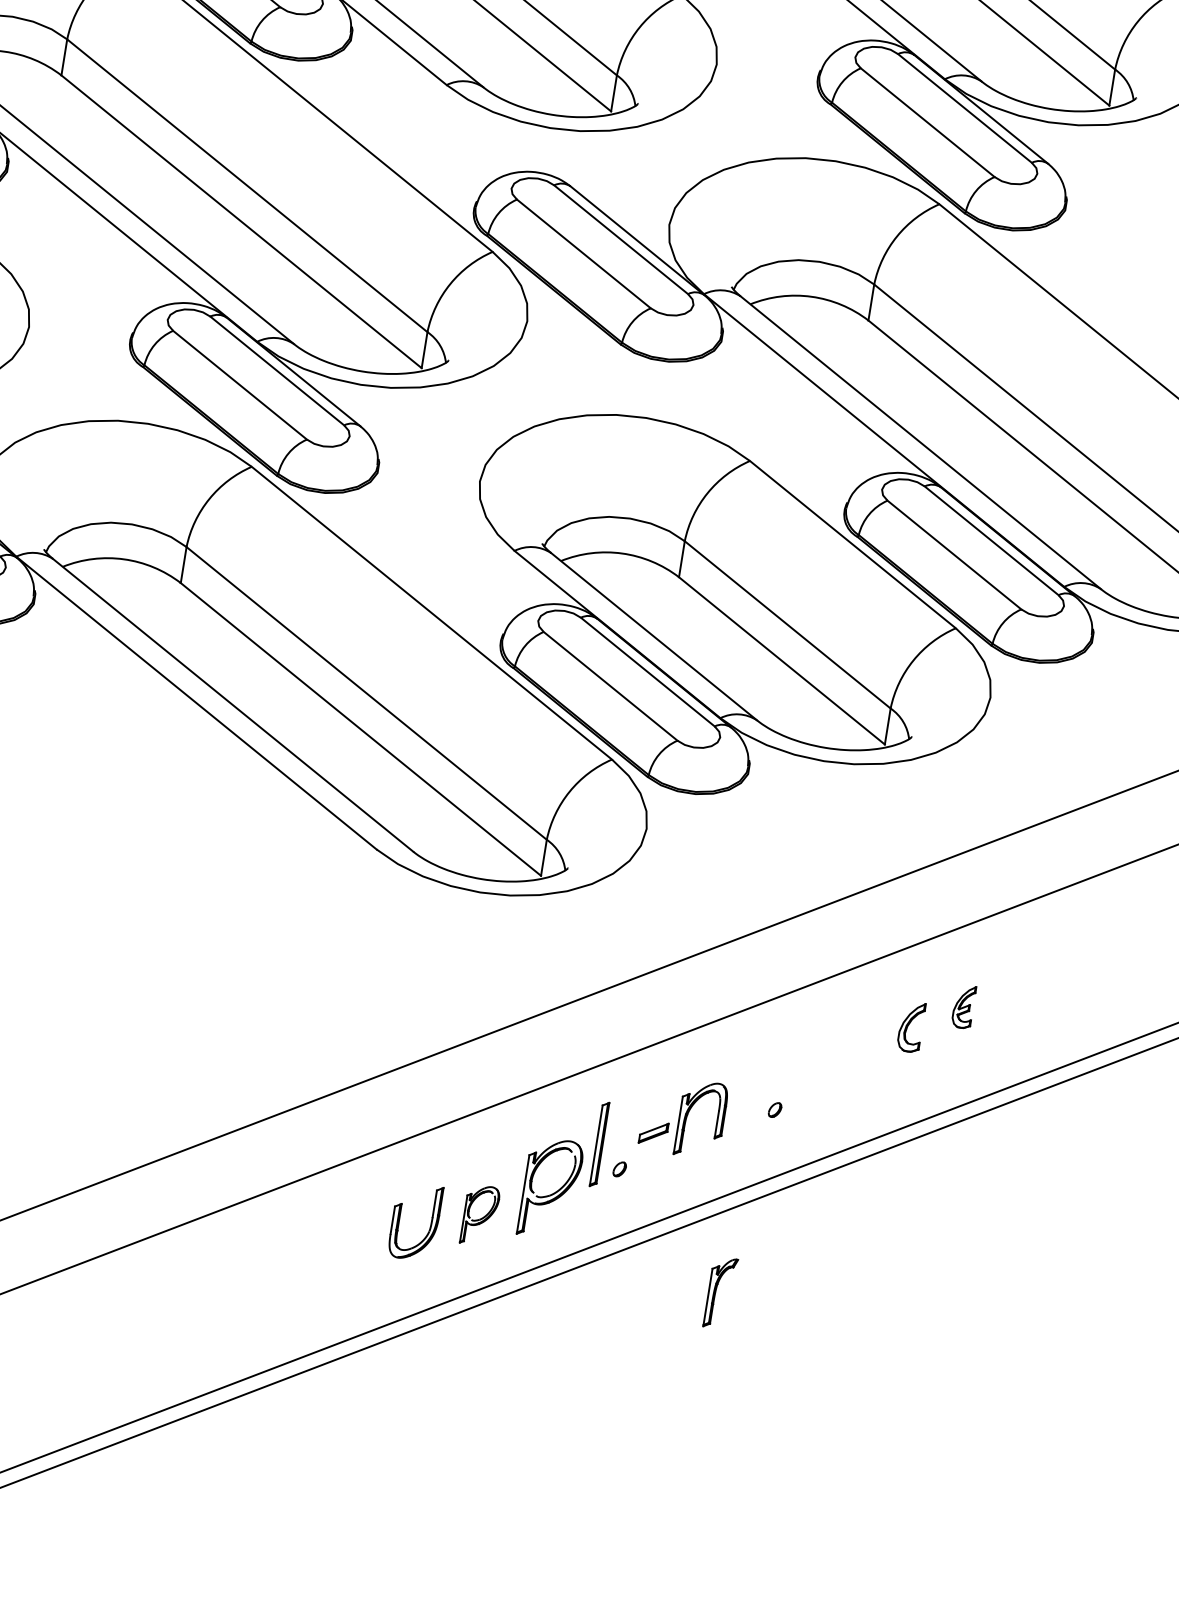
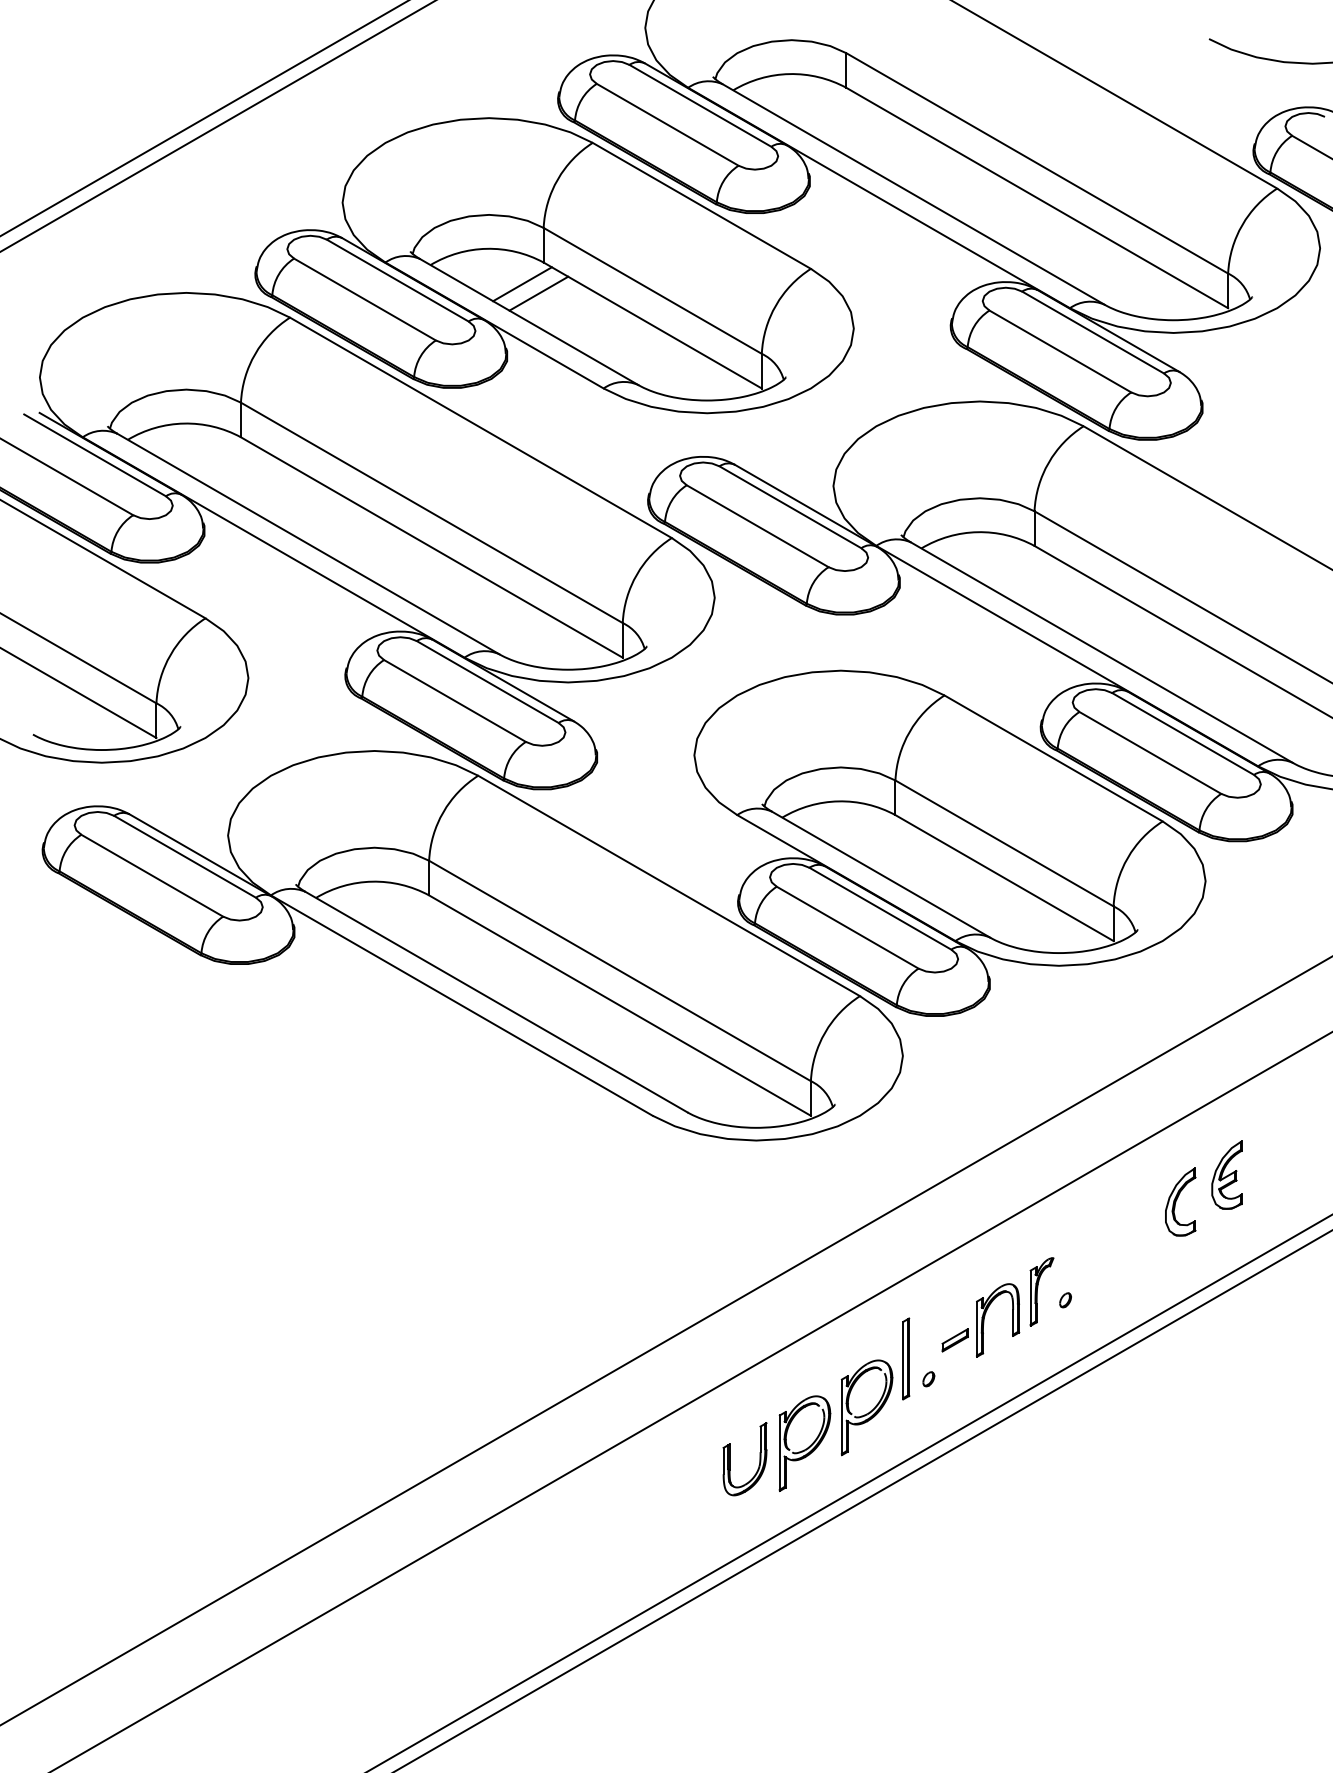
part: (963, 1006) -> (1226, 1174), size x1.67
part: (911, 1026) -> (1180, 1201), size x1.43
part: (479, 1215) -> (804, 1443), size x1.67
part: (720, 1292) -> (1041, 1291), moved

